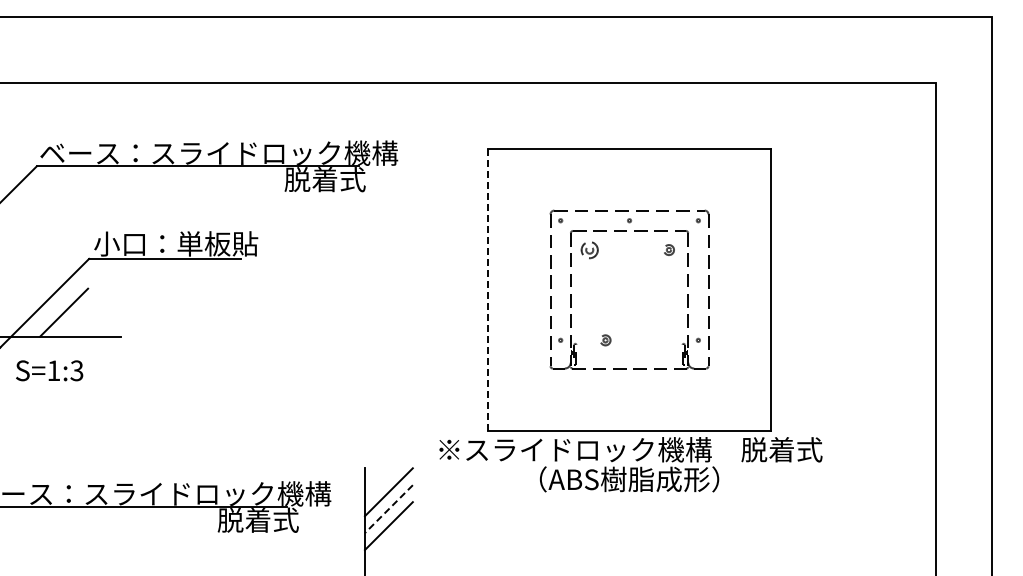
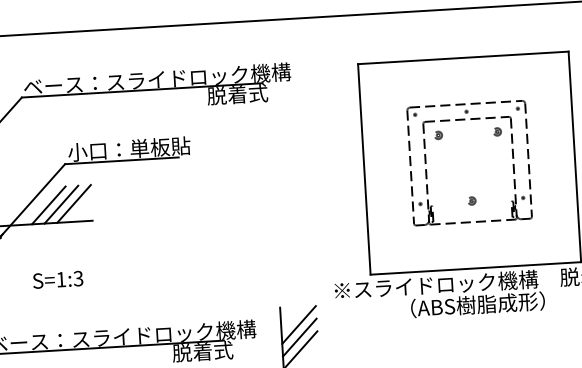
part: (590, 249) -> (438, 134), size x0.62
line: (488, 289) -> (364, 169), dashed -> solid
line: (81, 312) -> (61, 204), added
line: (97, 312) -> (73, 203), added
part: (605, 340) -> (471, 201), moved
text: (49, 370) -> (57, 279), moved
line: (388, 509) -> (299, 337), dashed -> solid

